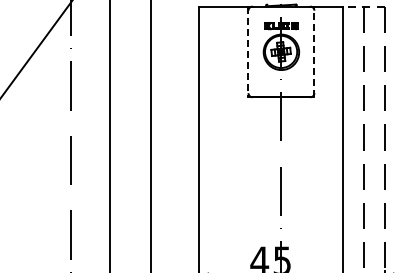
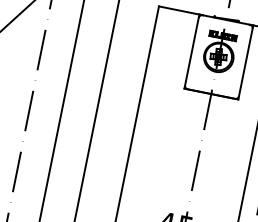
line: (314, 51) -> (245, 62), dashed -> solid
line: (248, 52) -> (191, 52), dashed -> solid

